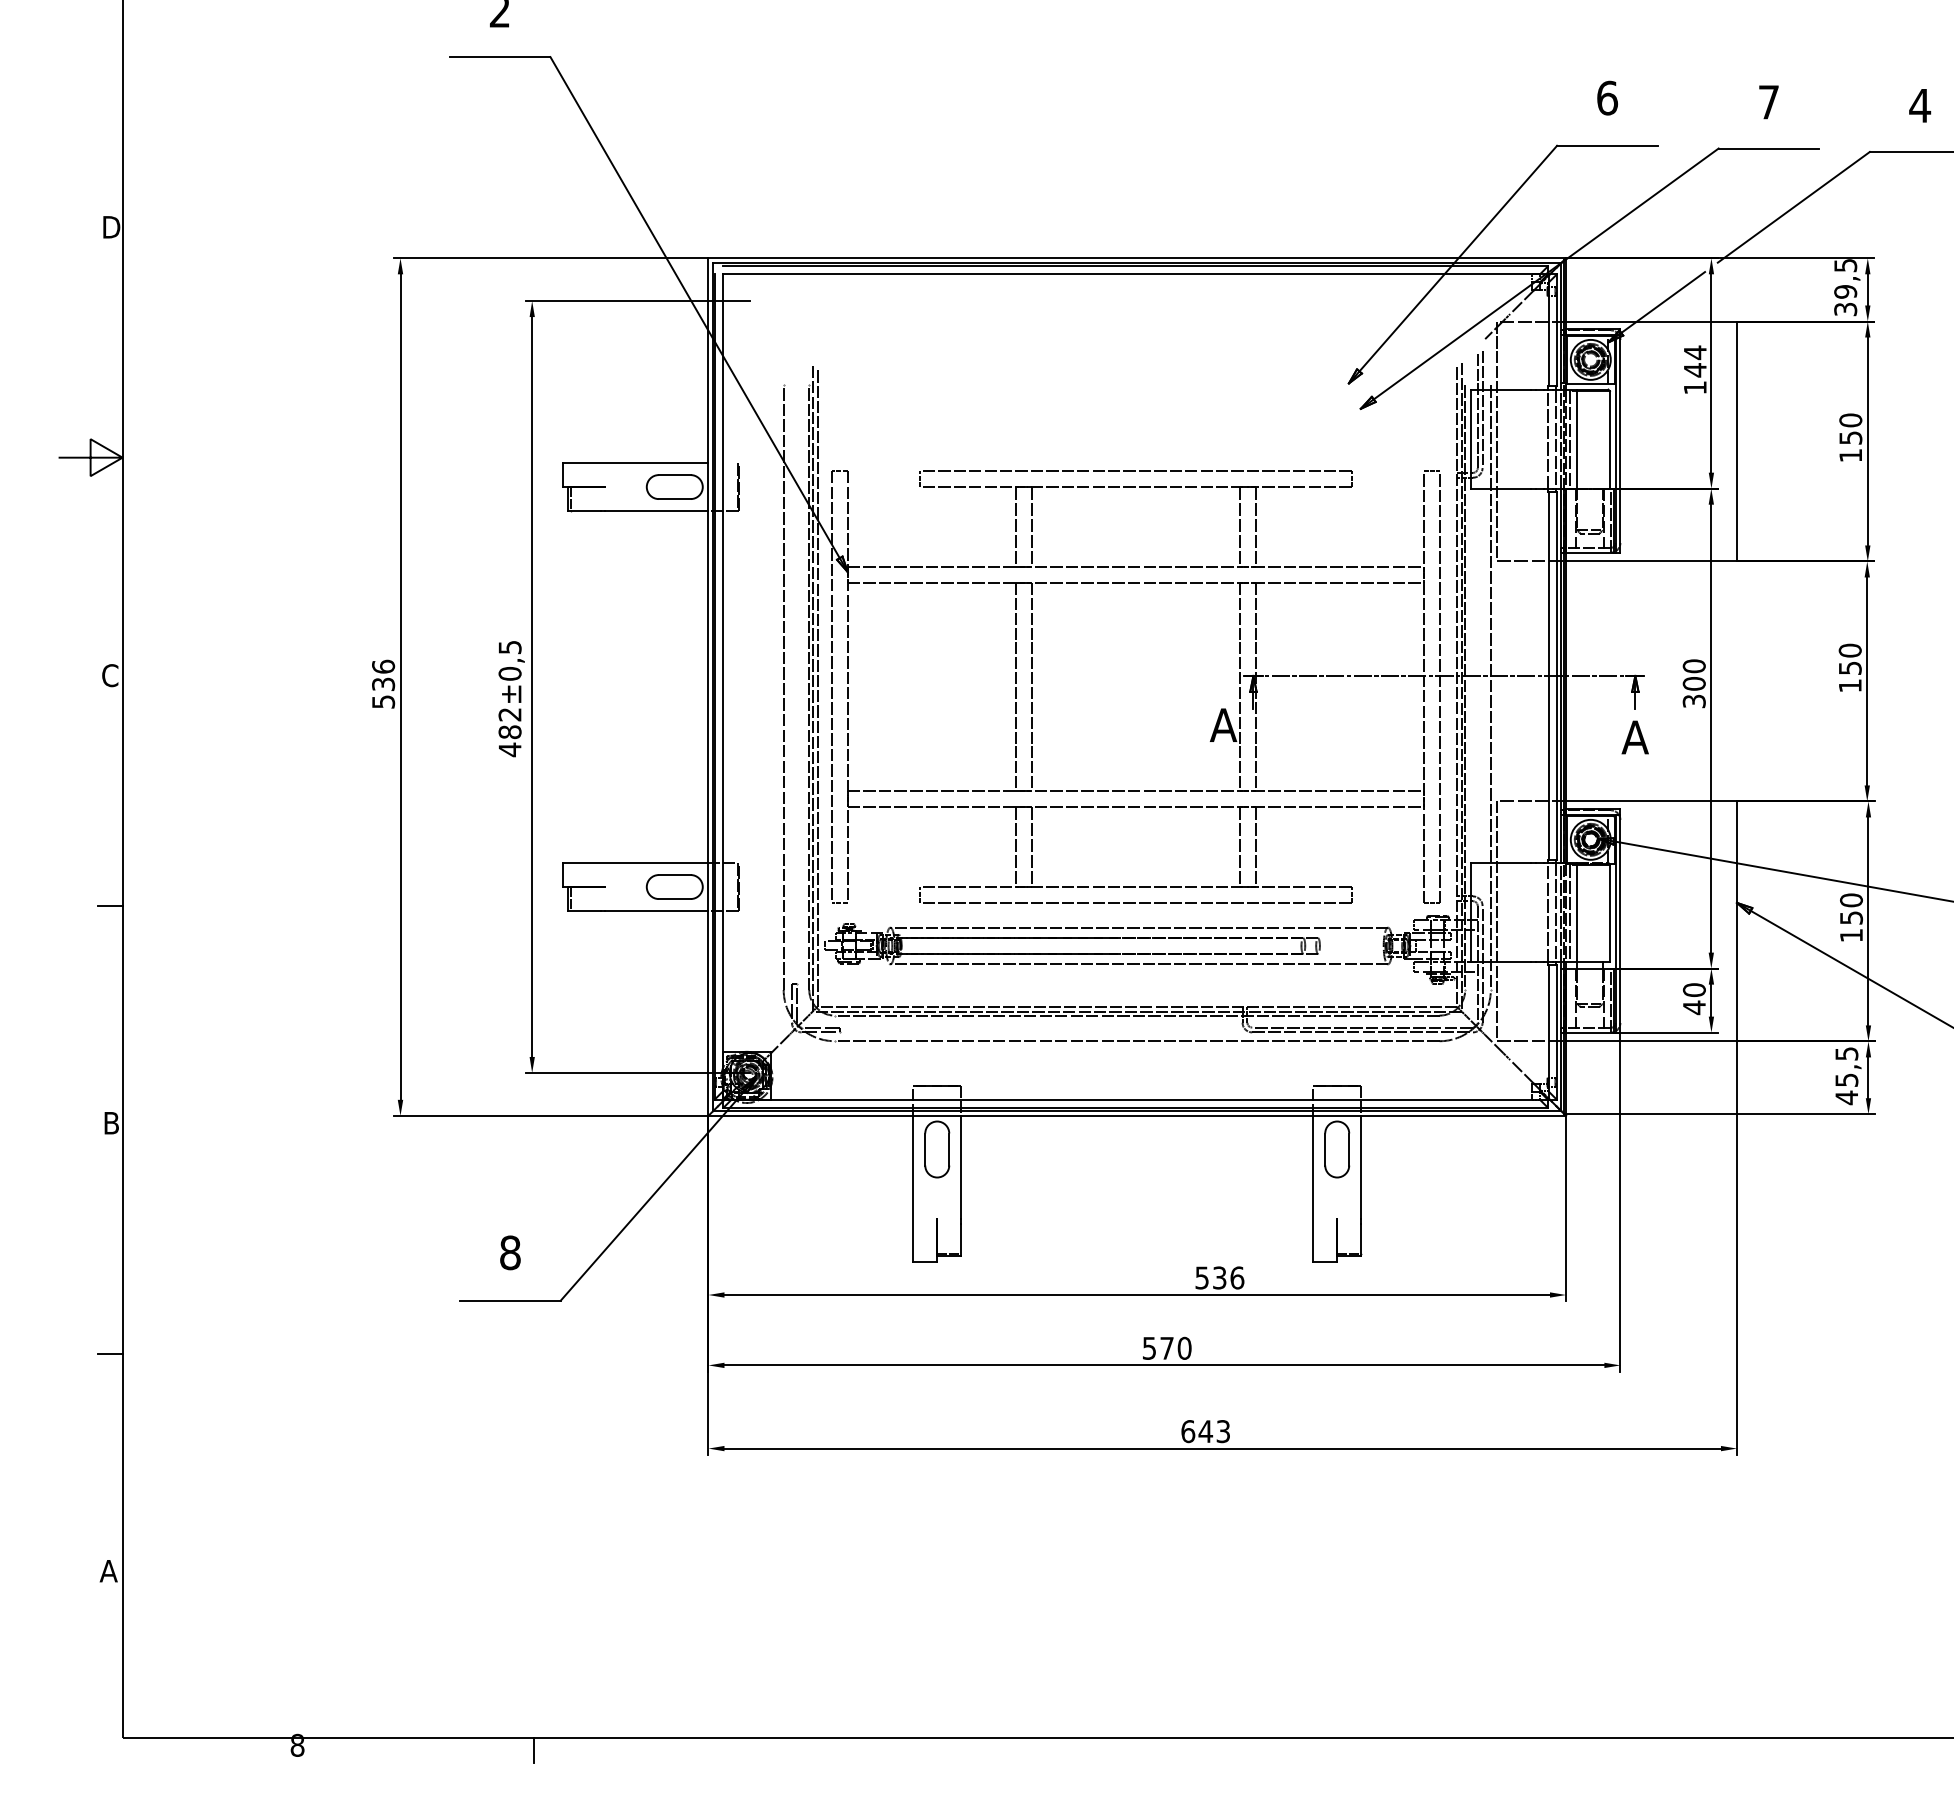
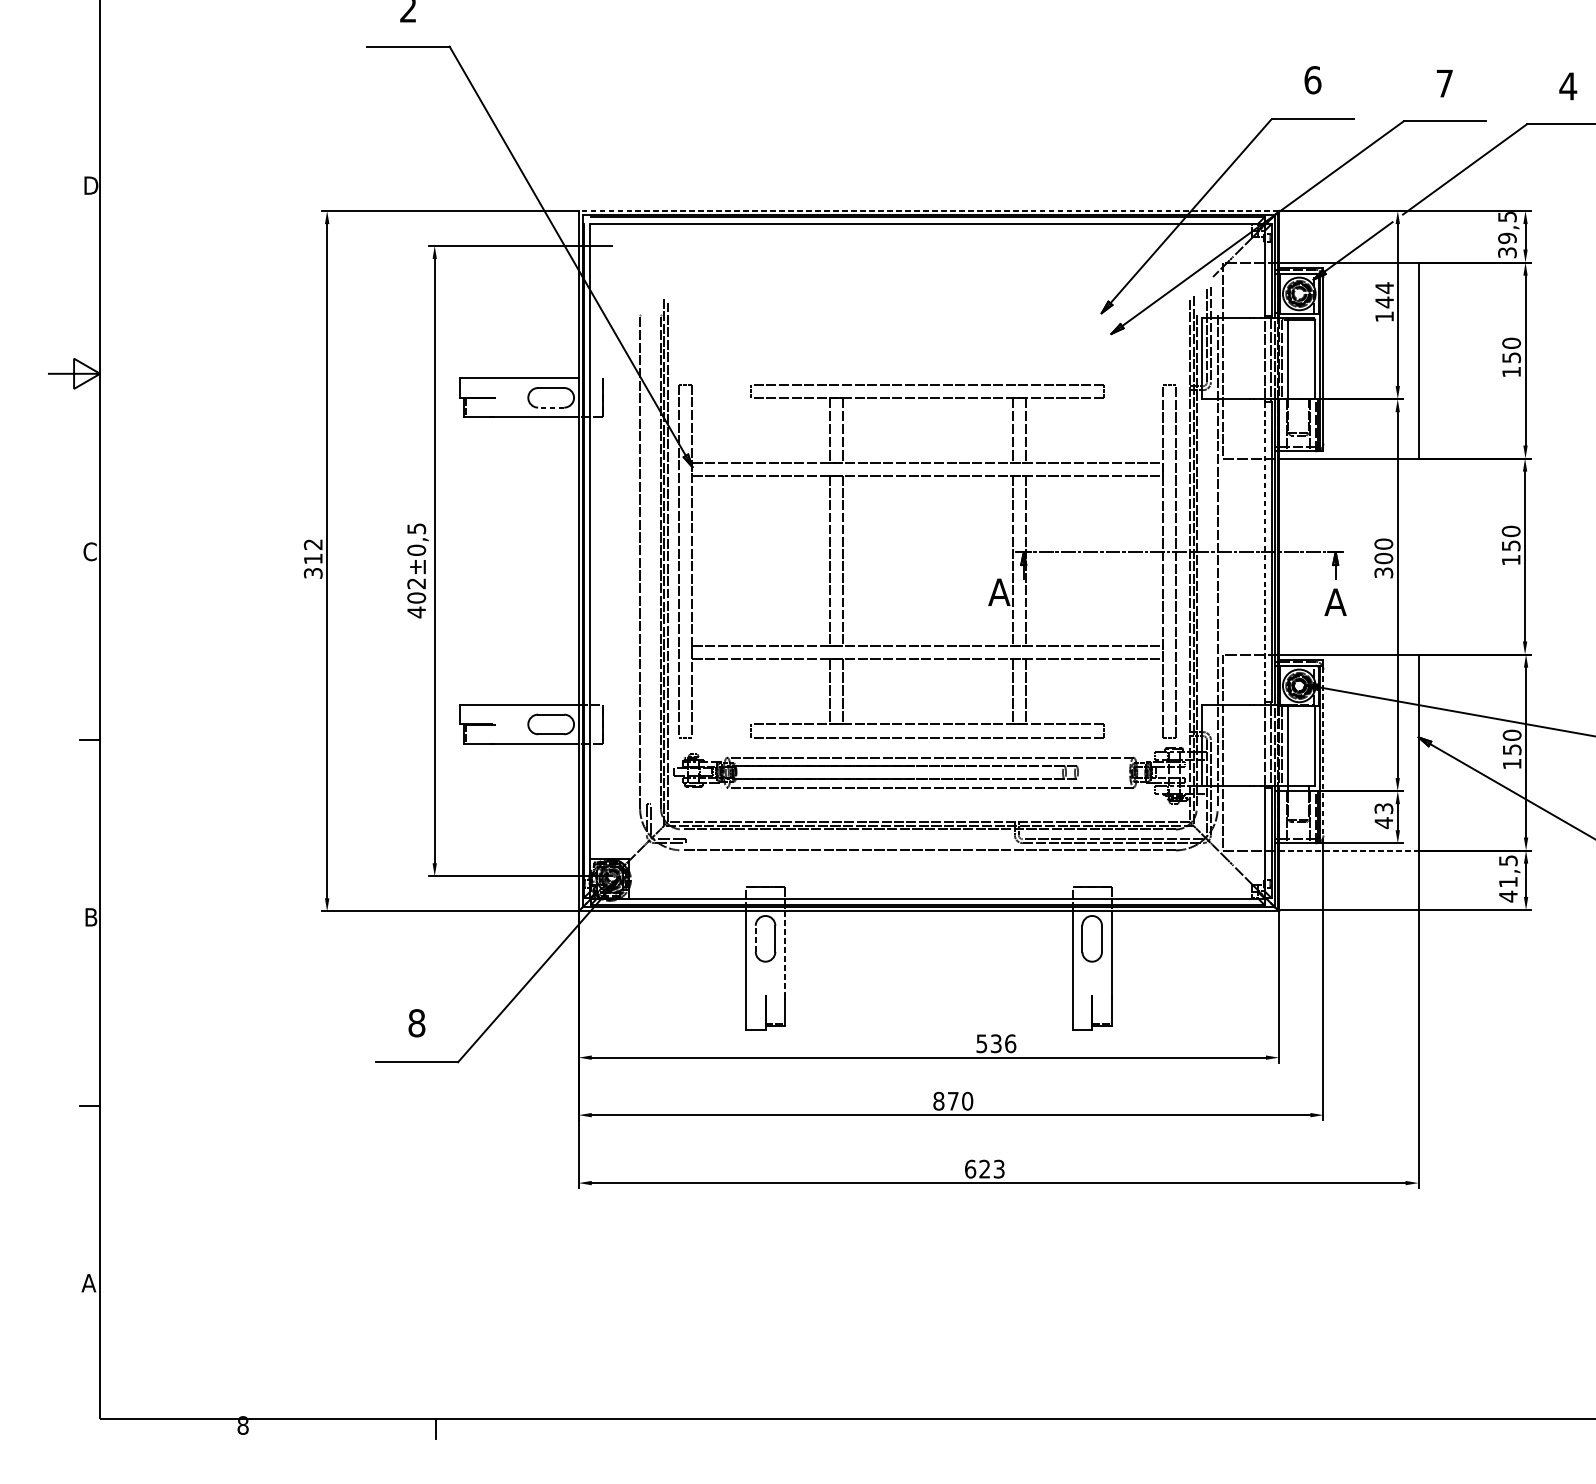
line: (1137, 258) -> (929, 211), solid -> dashed
line: (674, 499) -> (550, 407), solid -> dashed
line: (1548, 675) -> (1264, 551), solid -> dashed
text: (383, 683) -> (313, 558), 536 -> 312
text: (510, 732) -> (417, 598), 482 -> 402
line: (1620, 923) -> (1323, 754), solid -> dashed
text: (1693, 990) -> (1383, 808), 40 -> 43
line: (1651, 1041) -> (1348, 850), solid -> dashed
text: (1846, 1079) -> (1508, 881), 45,5 -> 41,5
line: (925, 1149) -> (755, 938), solid -> dashed
line: (961, 1167) -> (785, 953), solid -> dashed
text: (1149, 1347) -> (938, 1100), 570 -> 870
text: (1205, 1431) -> (984, 1169), 643 -> 623

